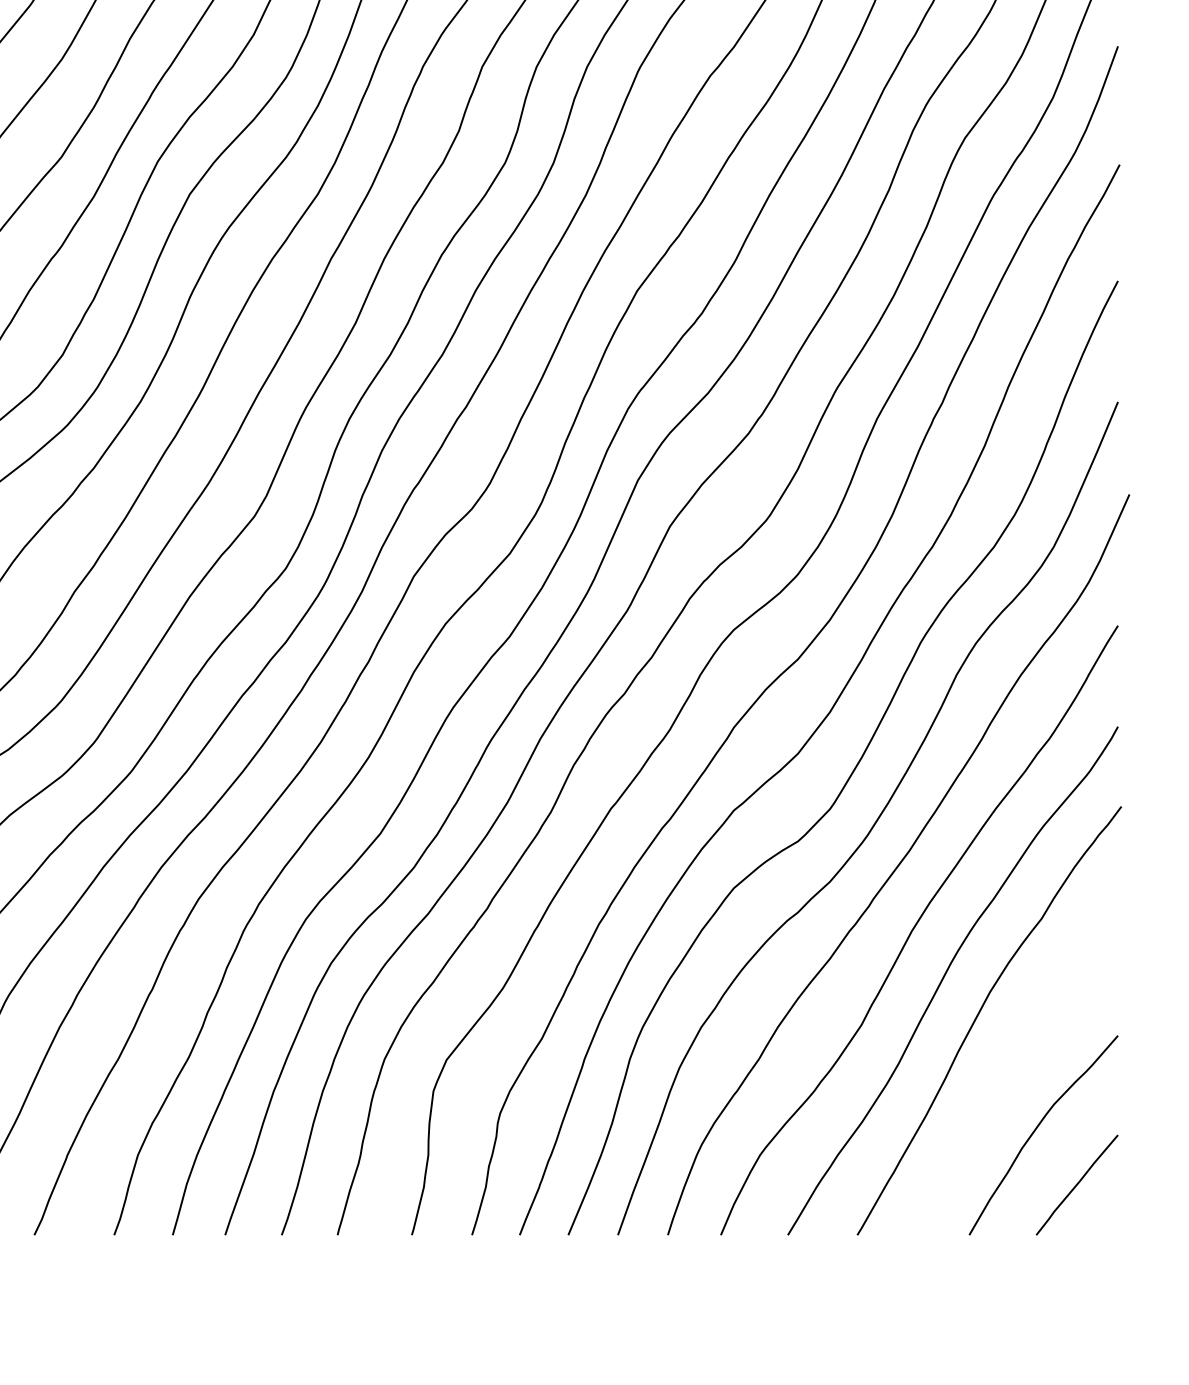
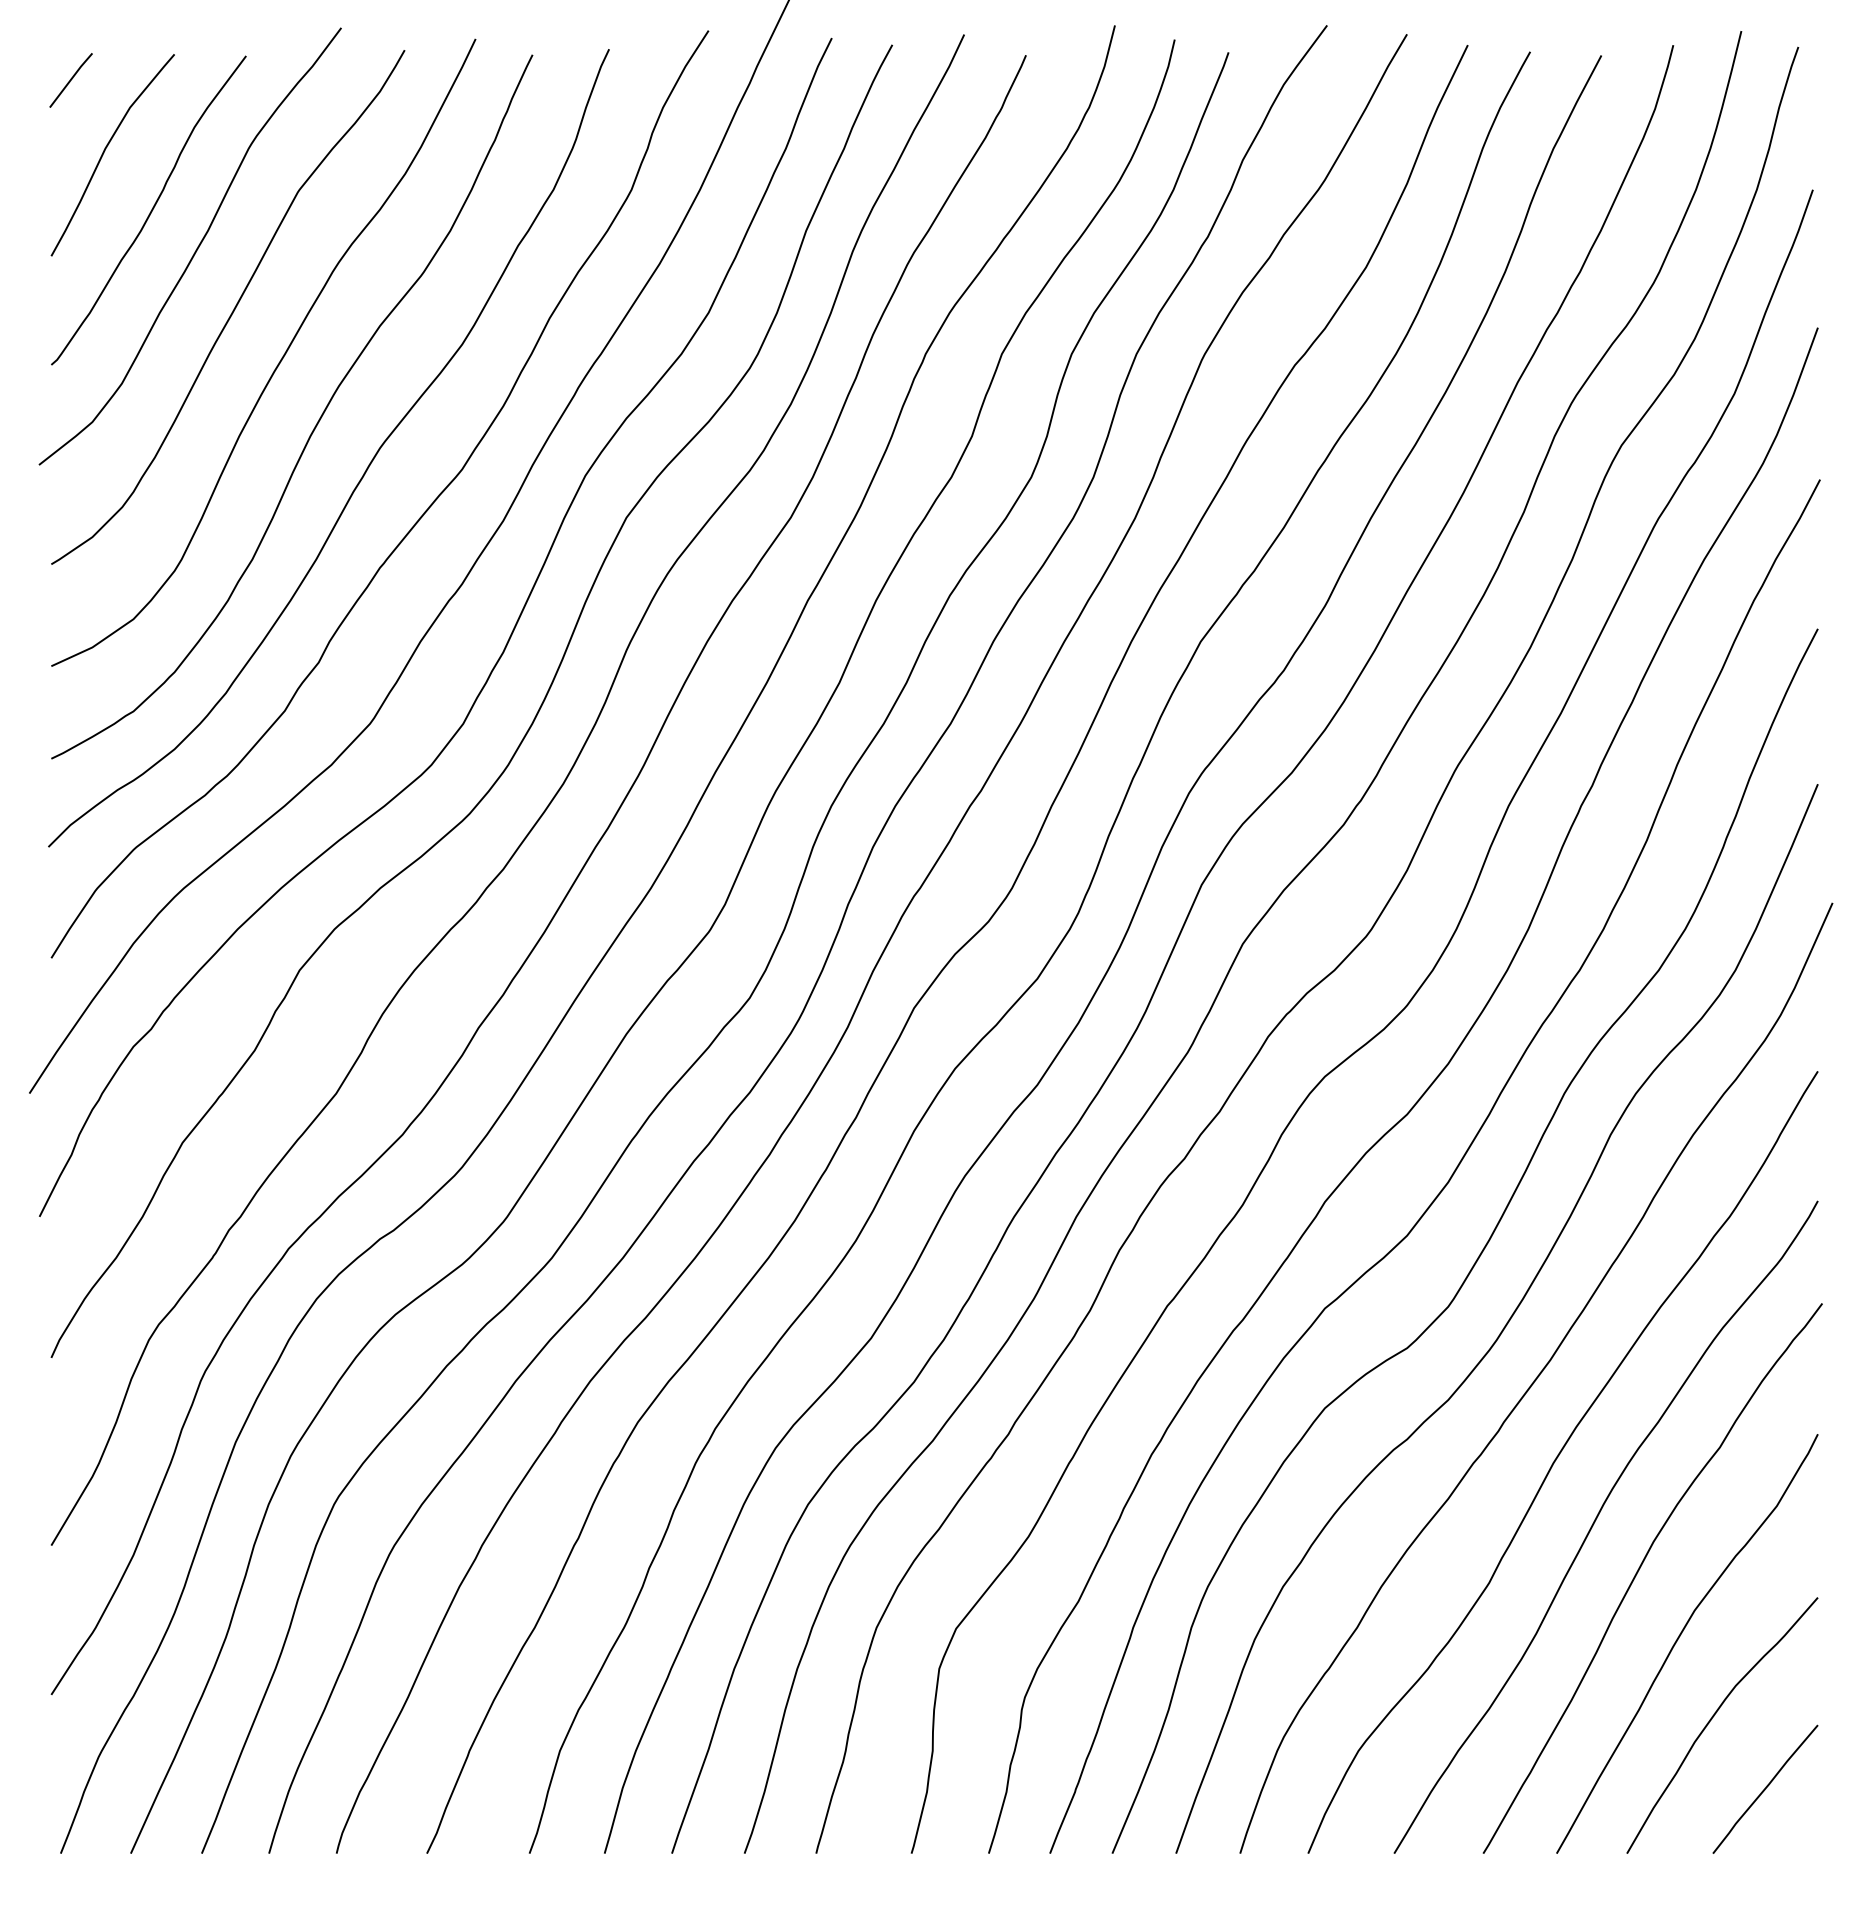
curve: (1010, 1067) -> (1679, 1638), added

